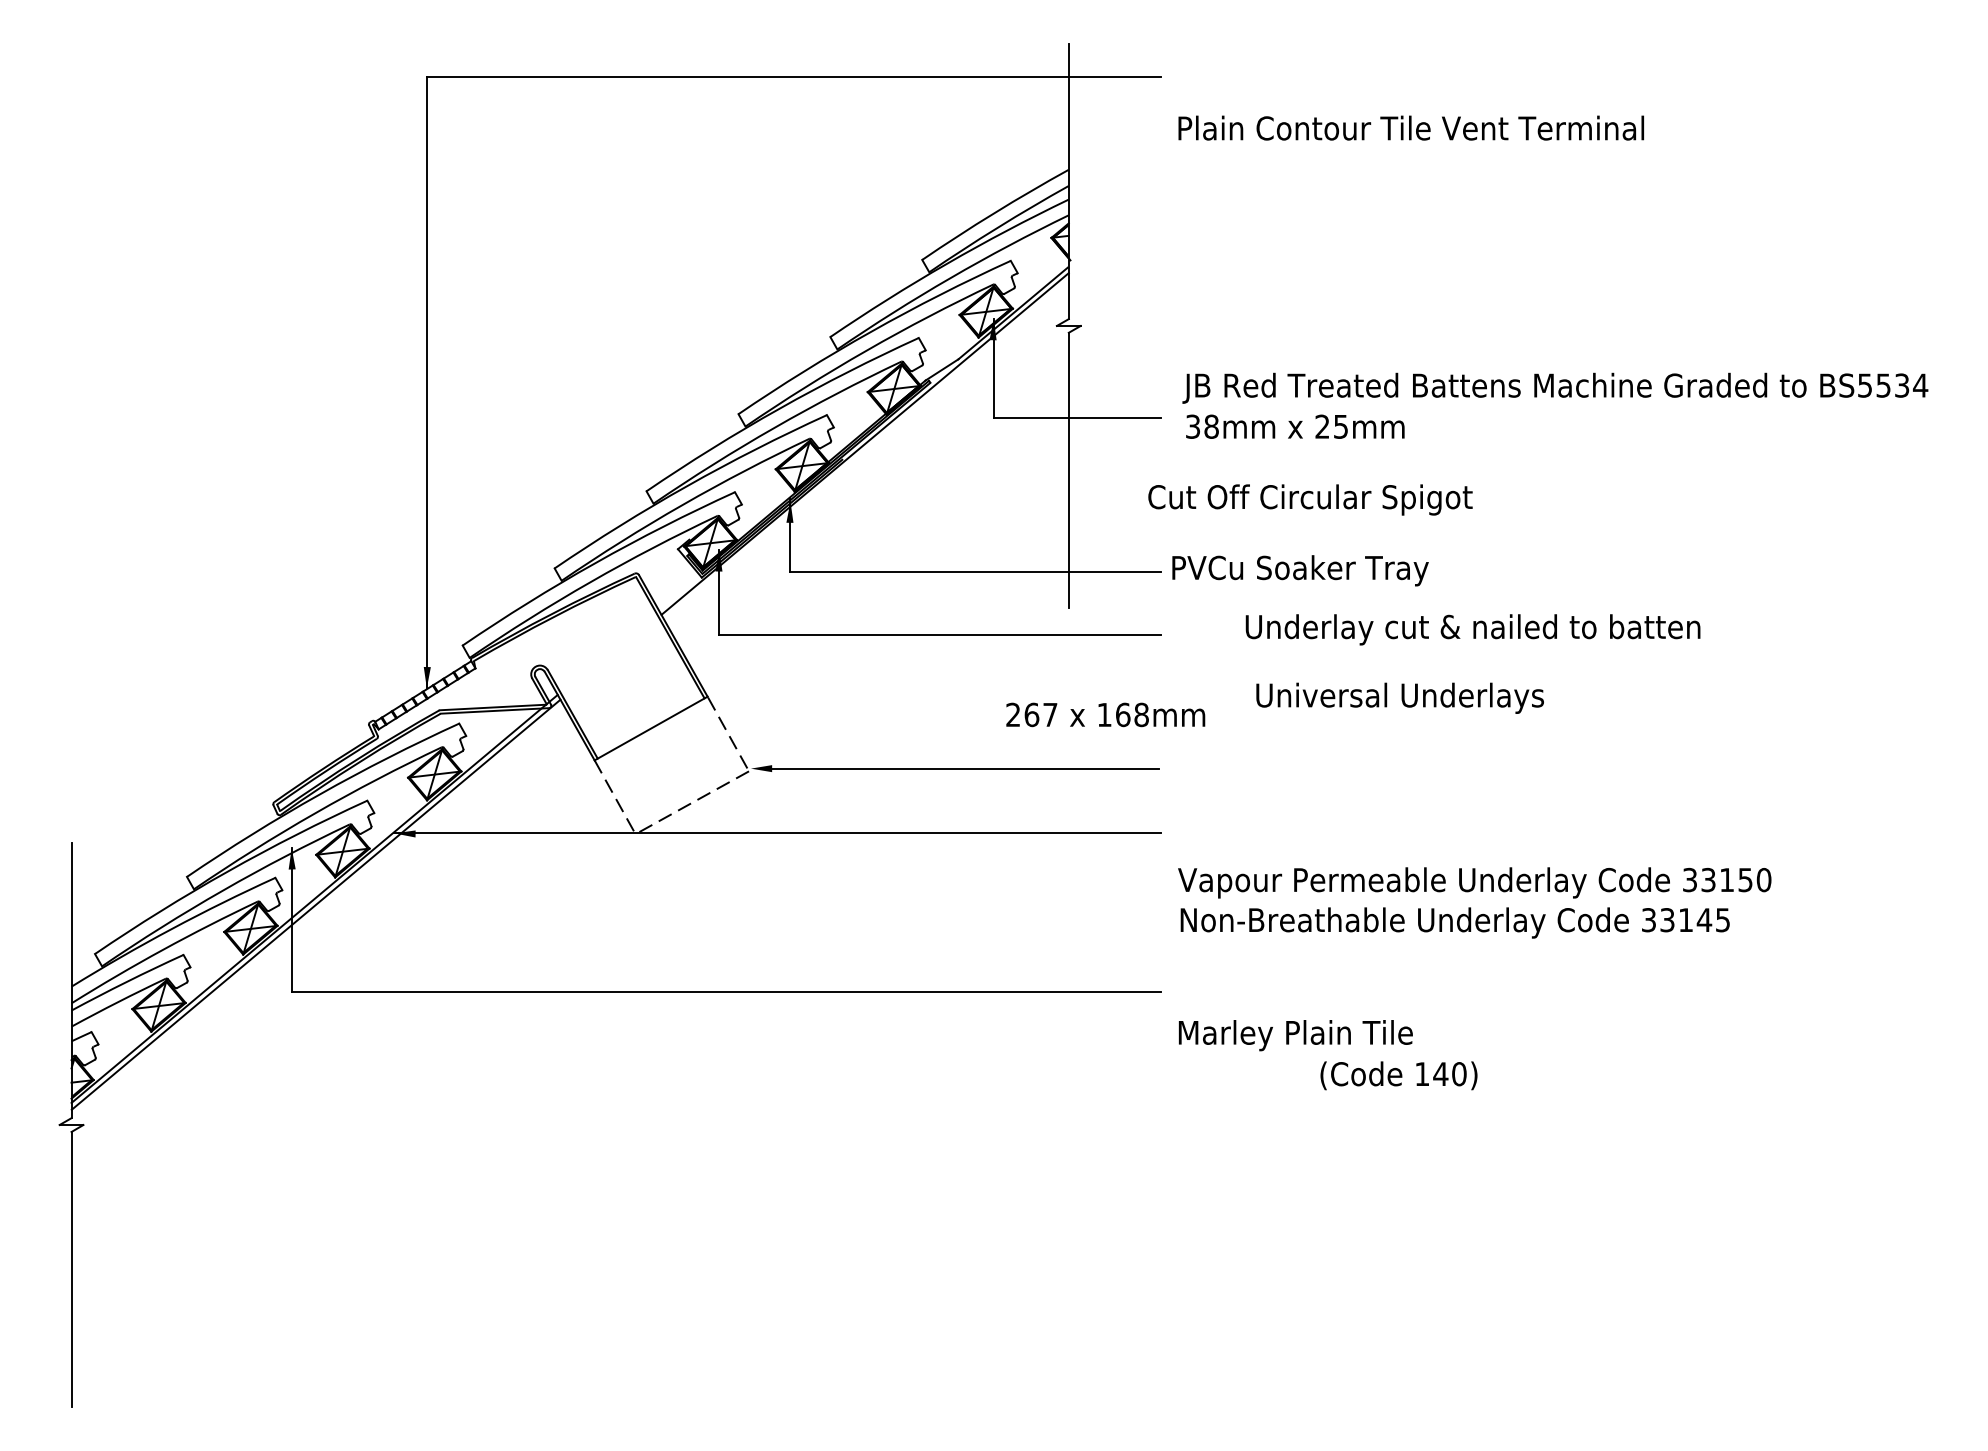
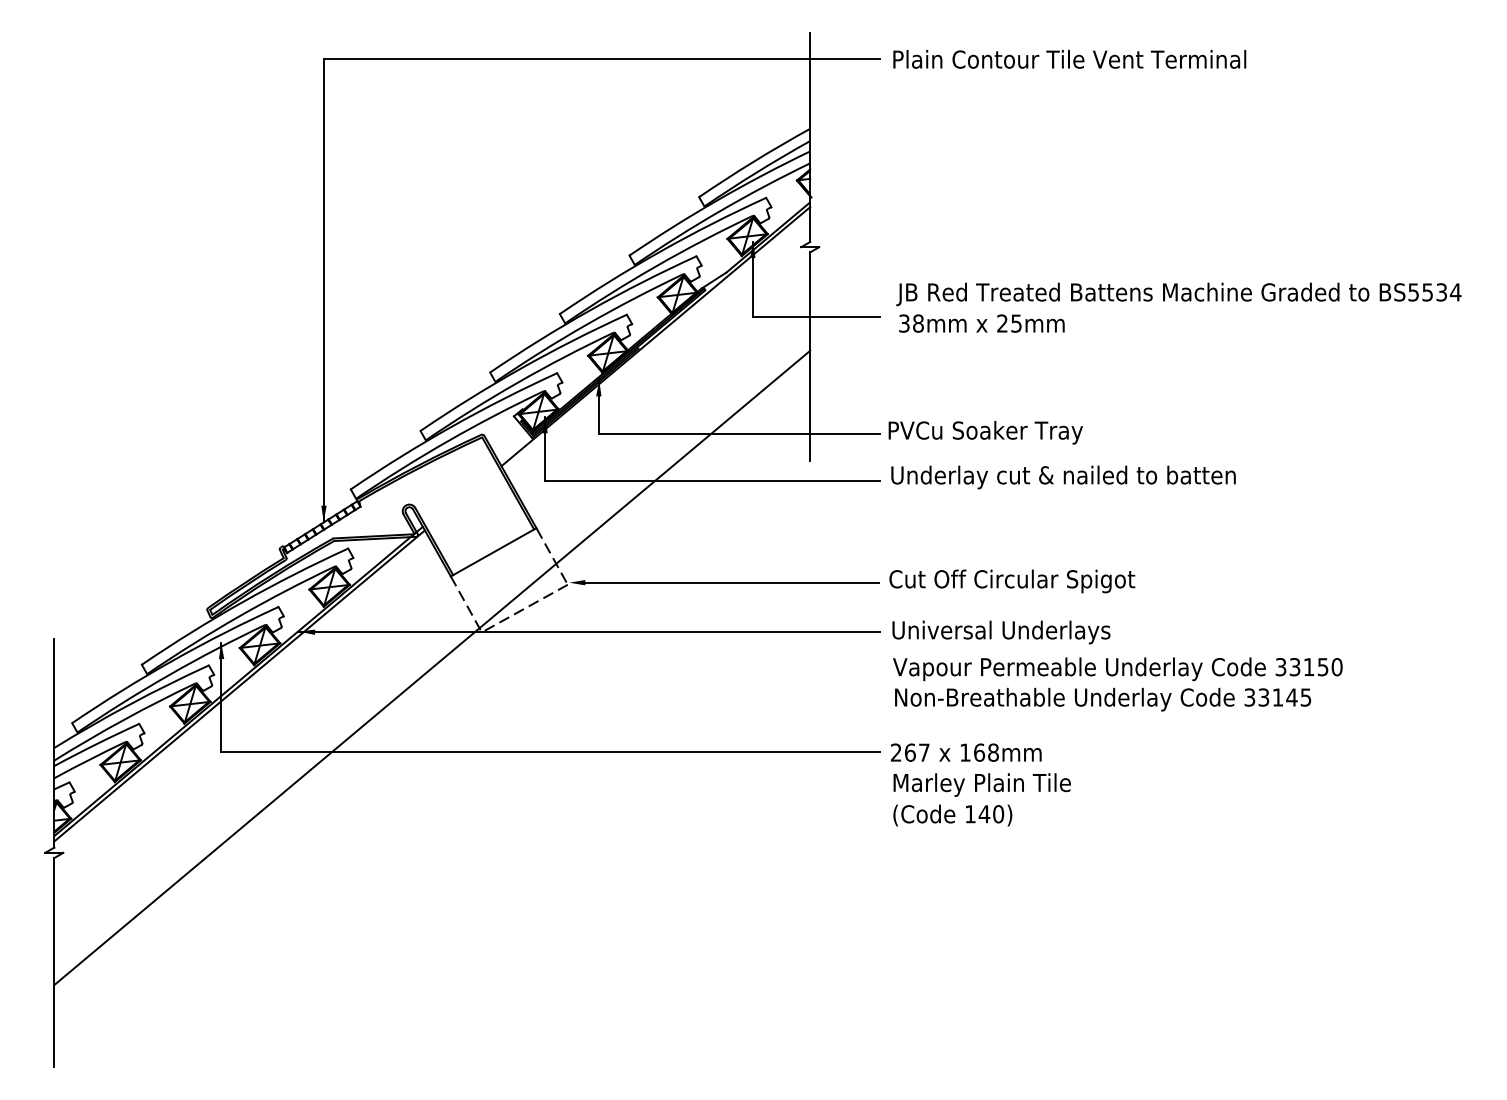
text: (1410, 127) -> (1069, 58), moved
text: (1310, 499) -> (1012, 581), moved
text: (1472, 629) -> (1063, 477), moved
text: (1399, 697) -> (1000, 631), moved
text: (1105, 714) -> (966, 752), moved
line: (569, 880) -> (431, 667), added
text: (1398, 1075) -> (952, 815), moved

